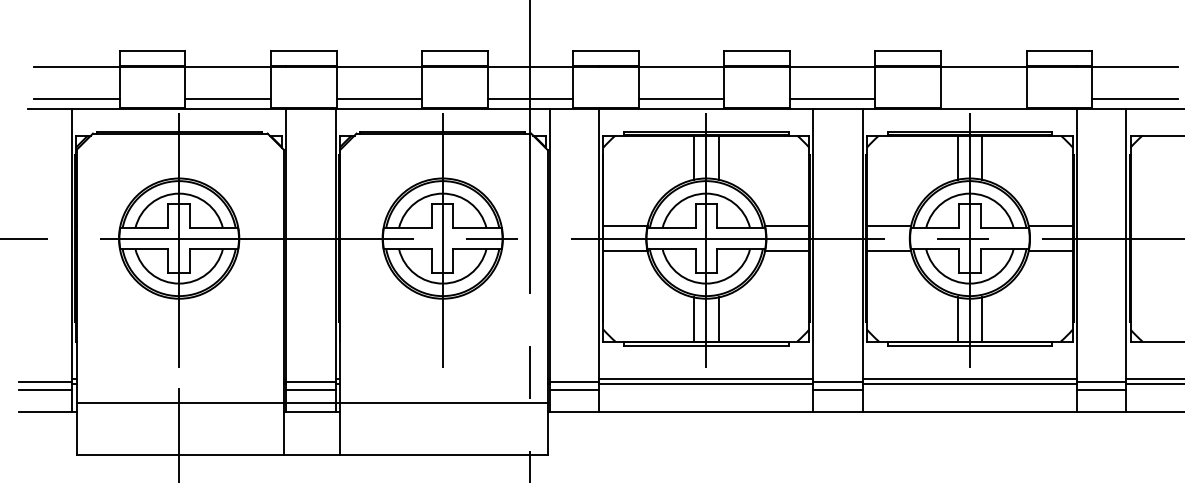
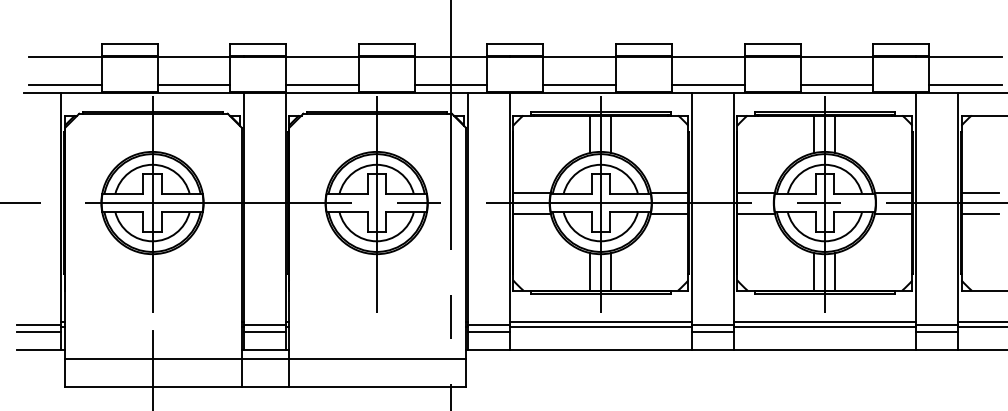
line: (983, 99) -> (836, 84), added
line: (1152, 226) -> (980, 192), added
line: (1152, 250) -> (980, 213), added
line: (312, 402) -> (265, 358), moved

